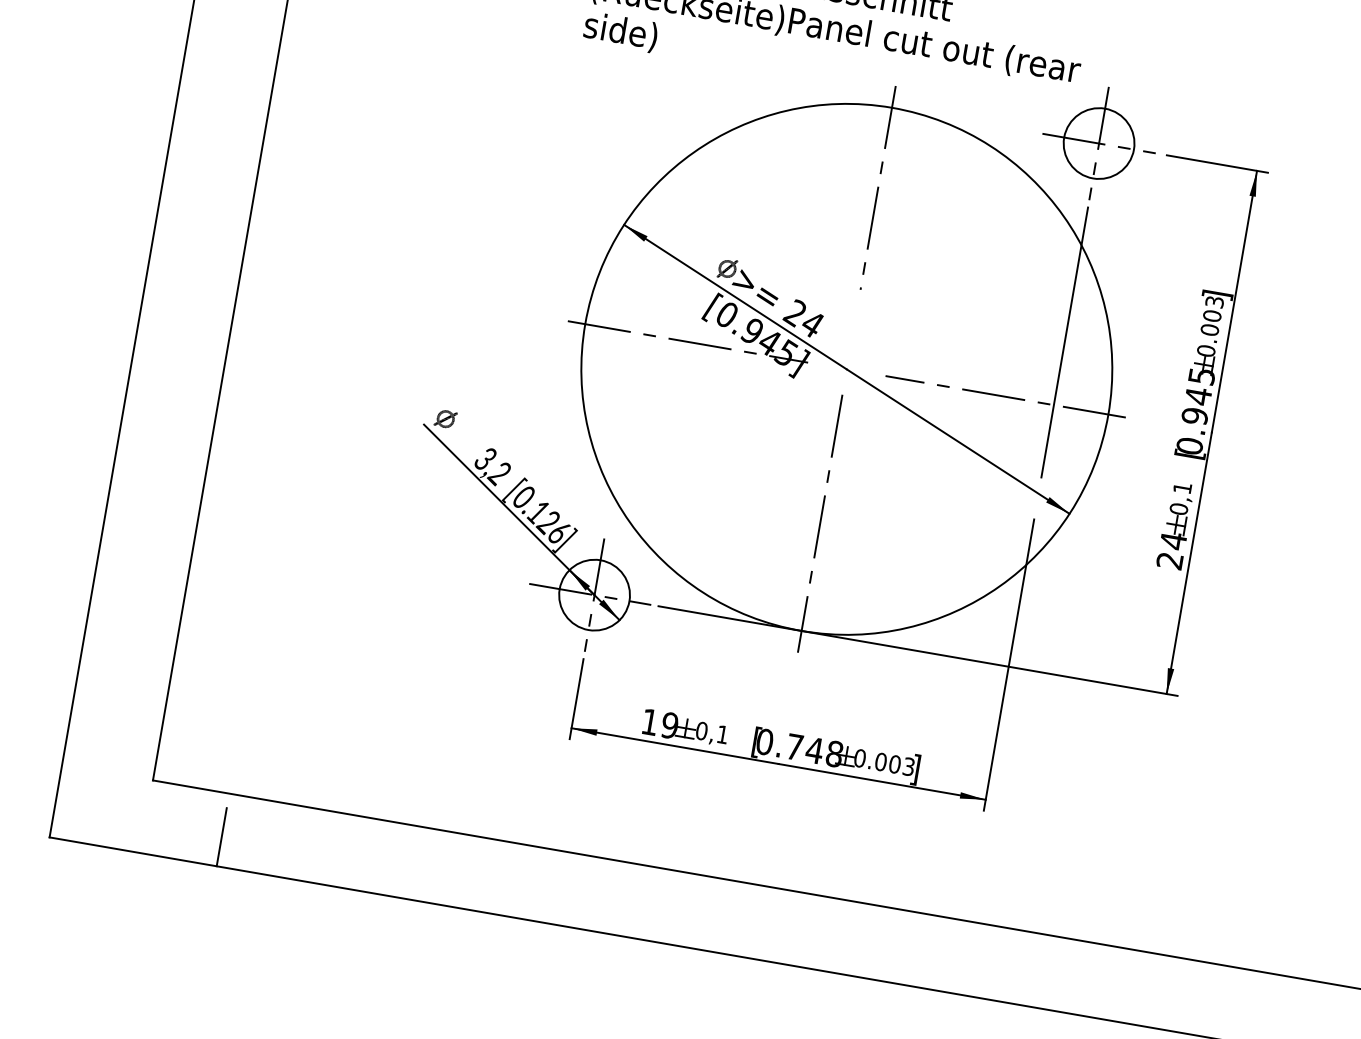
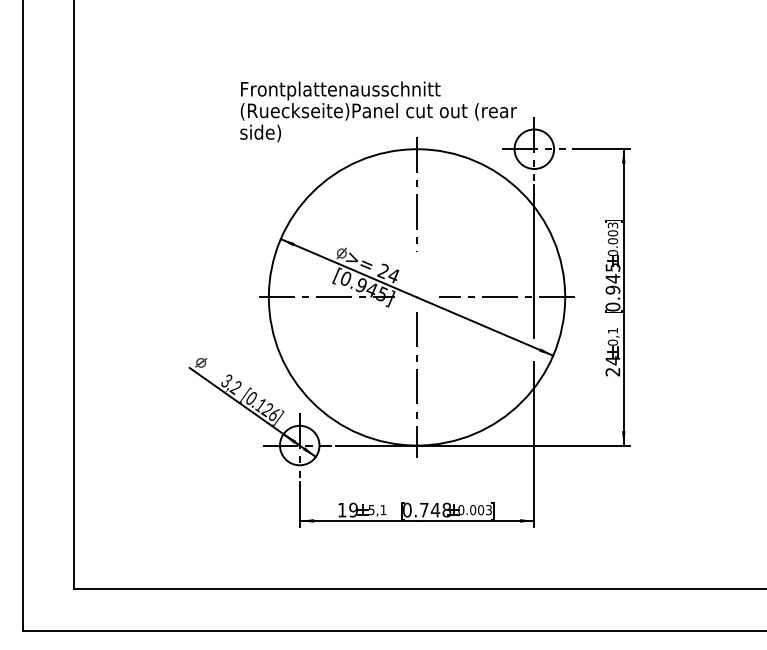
text: (701, 731) -> (371, 510), 0,1 -> 5,1
line: (221, 836) -> (117, 613), removed

